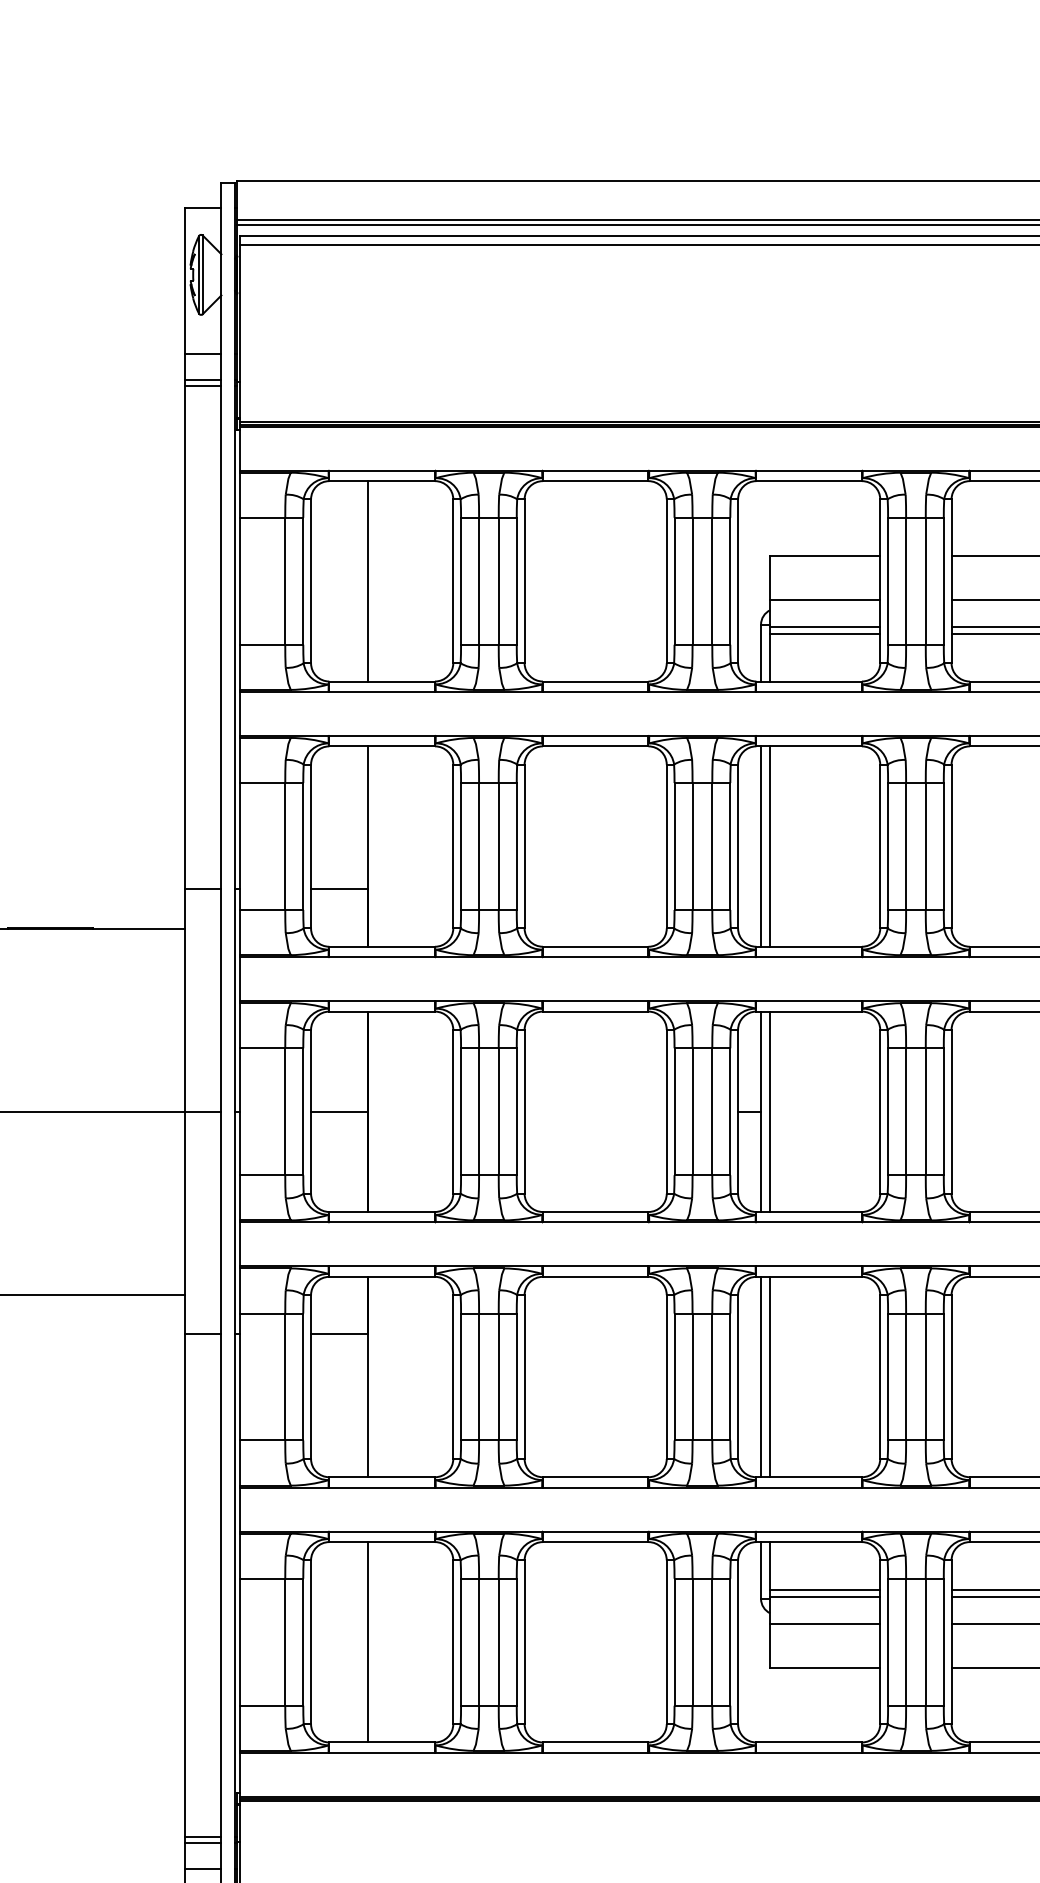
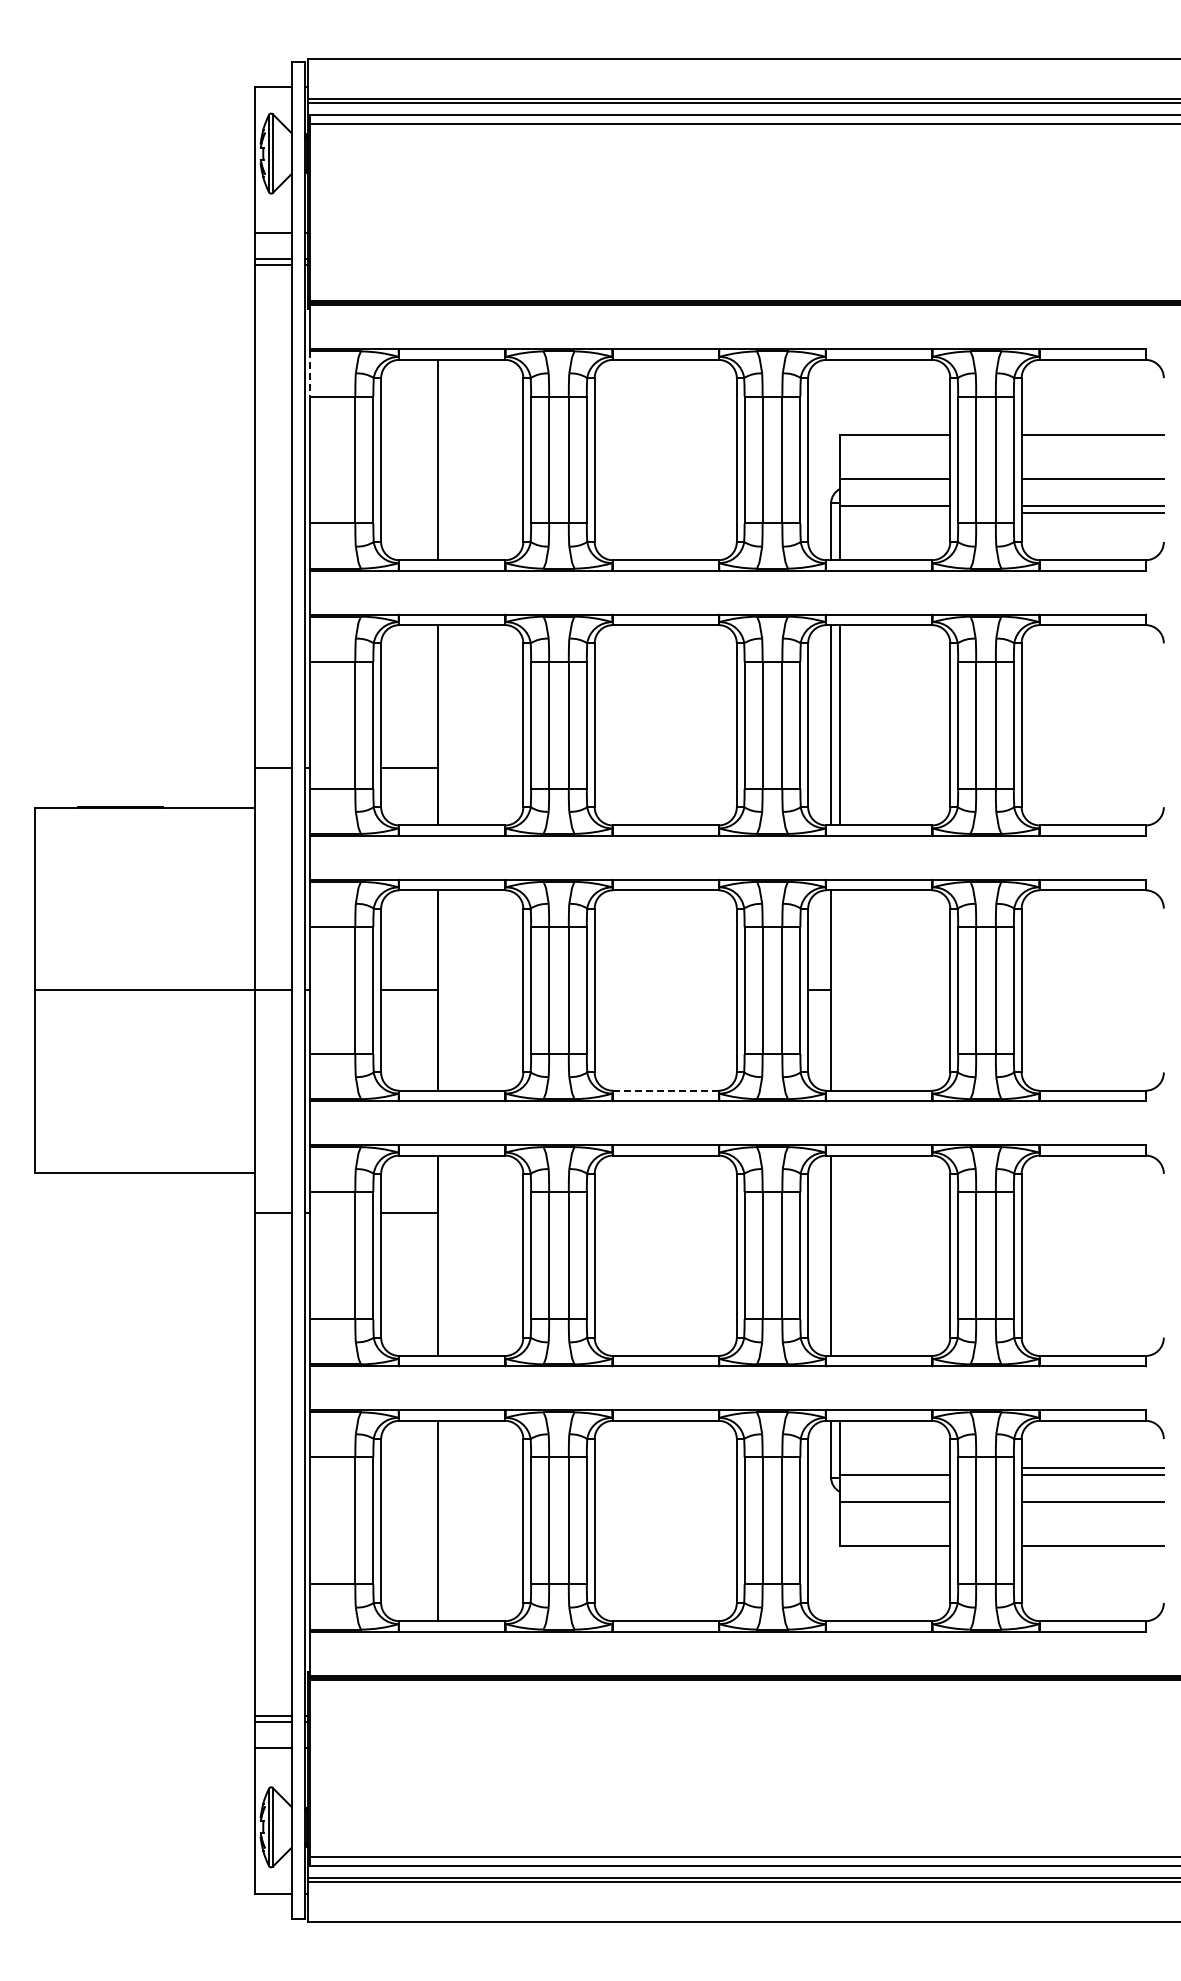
line: (239, 495) -> (309, 374), solid -> dashed
line: (825, 633) -> (895, 512), removed
line: (770, 1111) -> (840, 990), removed
line: (595, 1211) -> (665, 1090), solid -> dashed
line: (770, 1376) -> (840, 1255), removed
line: (825, 1589) -> (895, 1468), removed

